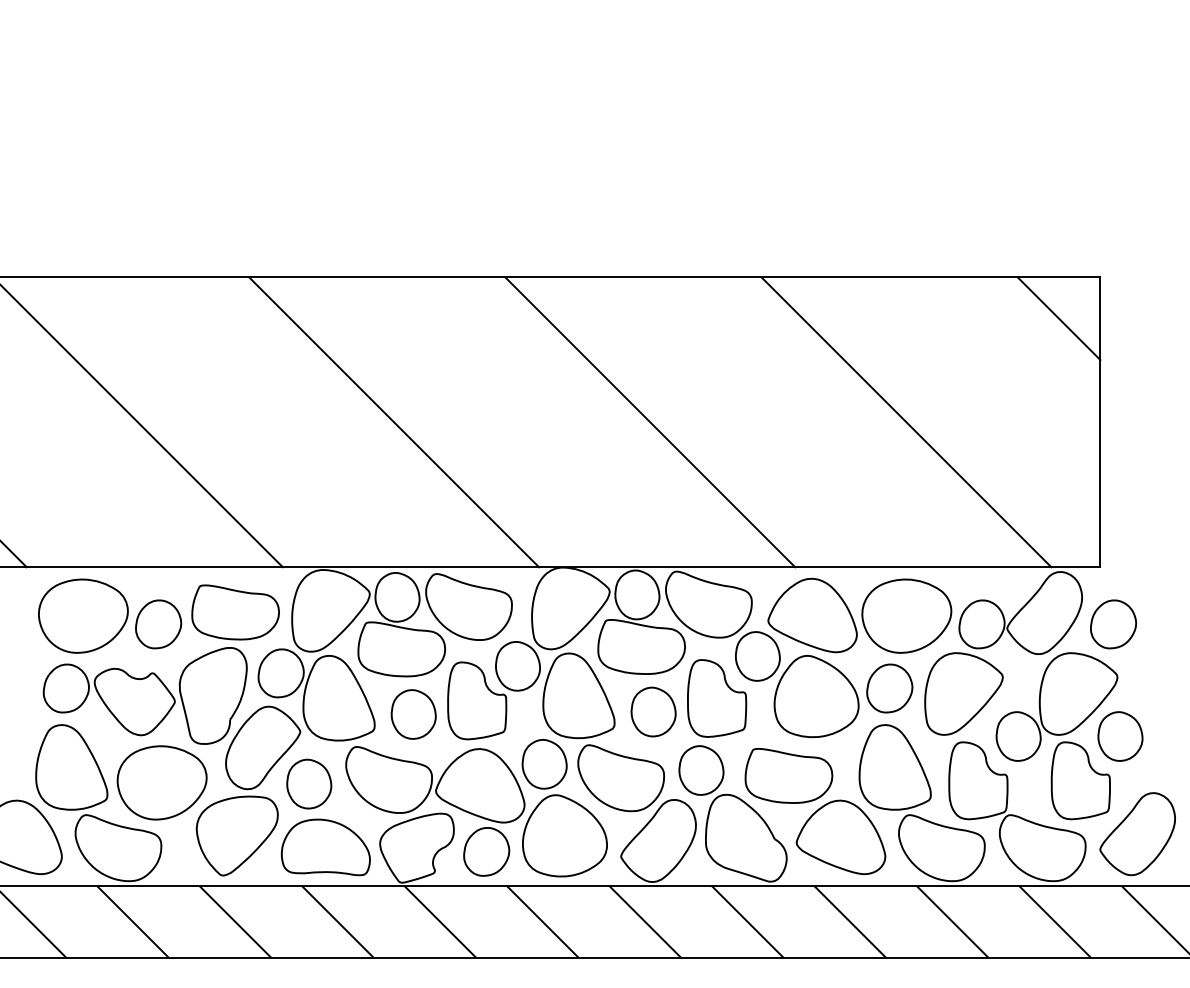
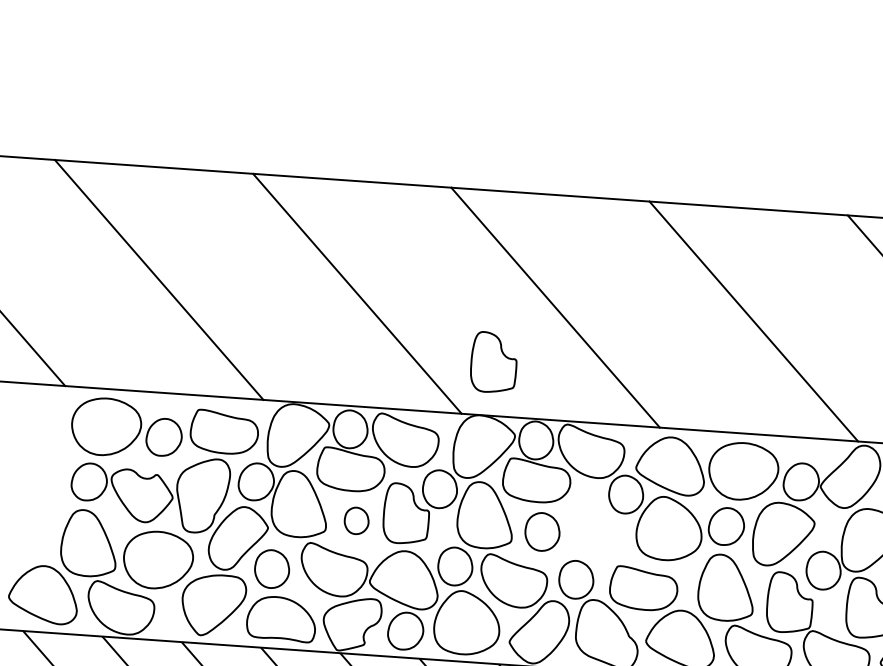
part: (717, 698) -> (494, 362), moved
part: (413, 714) -> (356, 520), size x0.7

